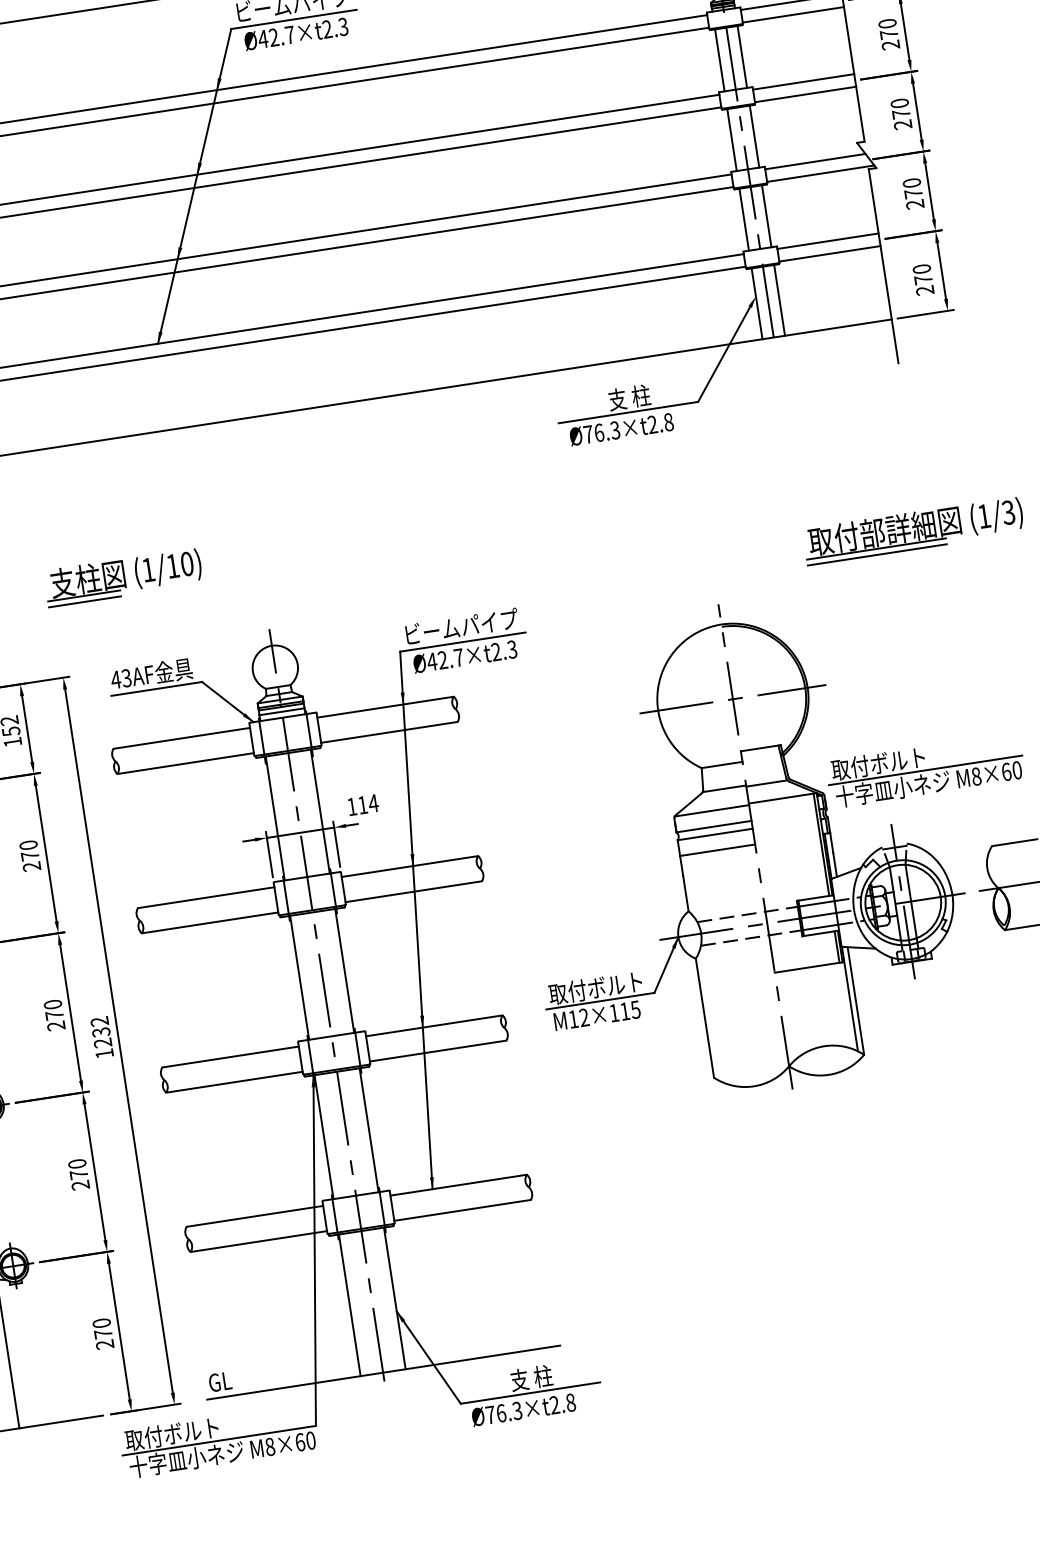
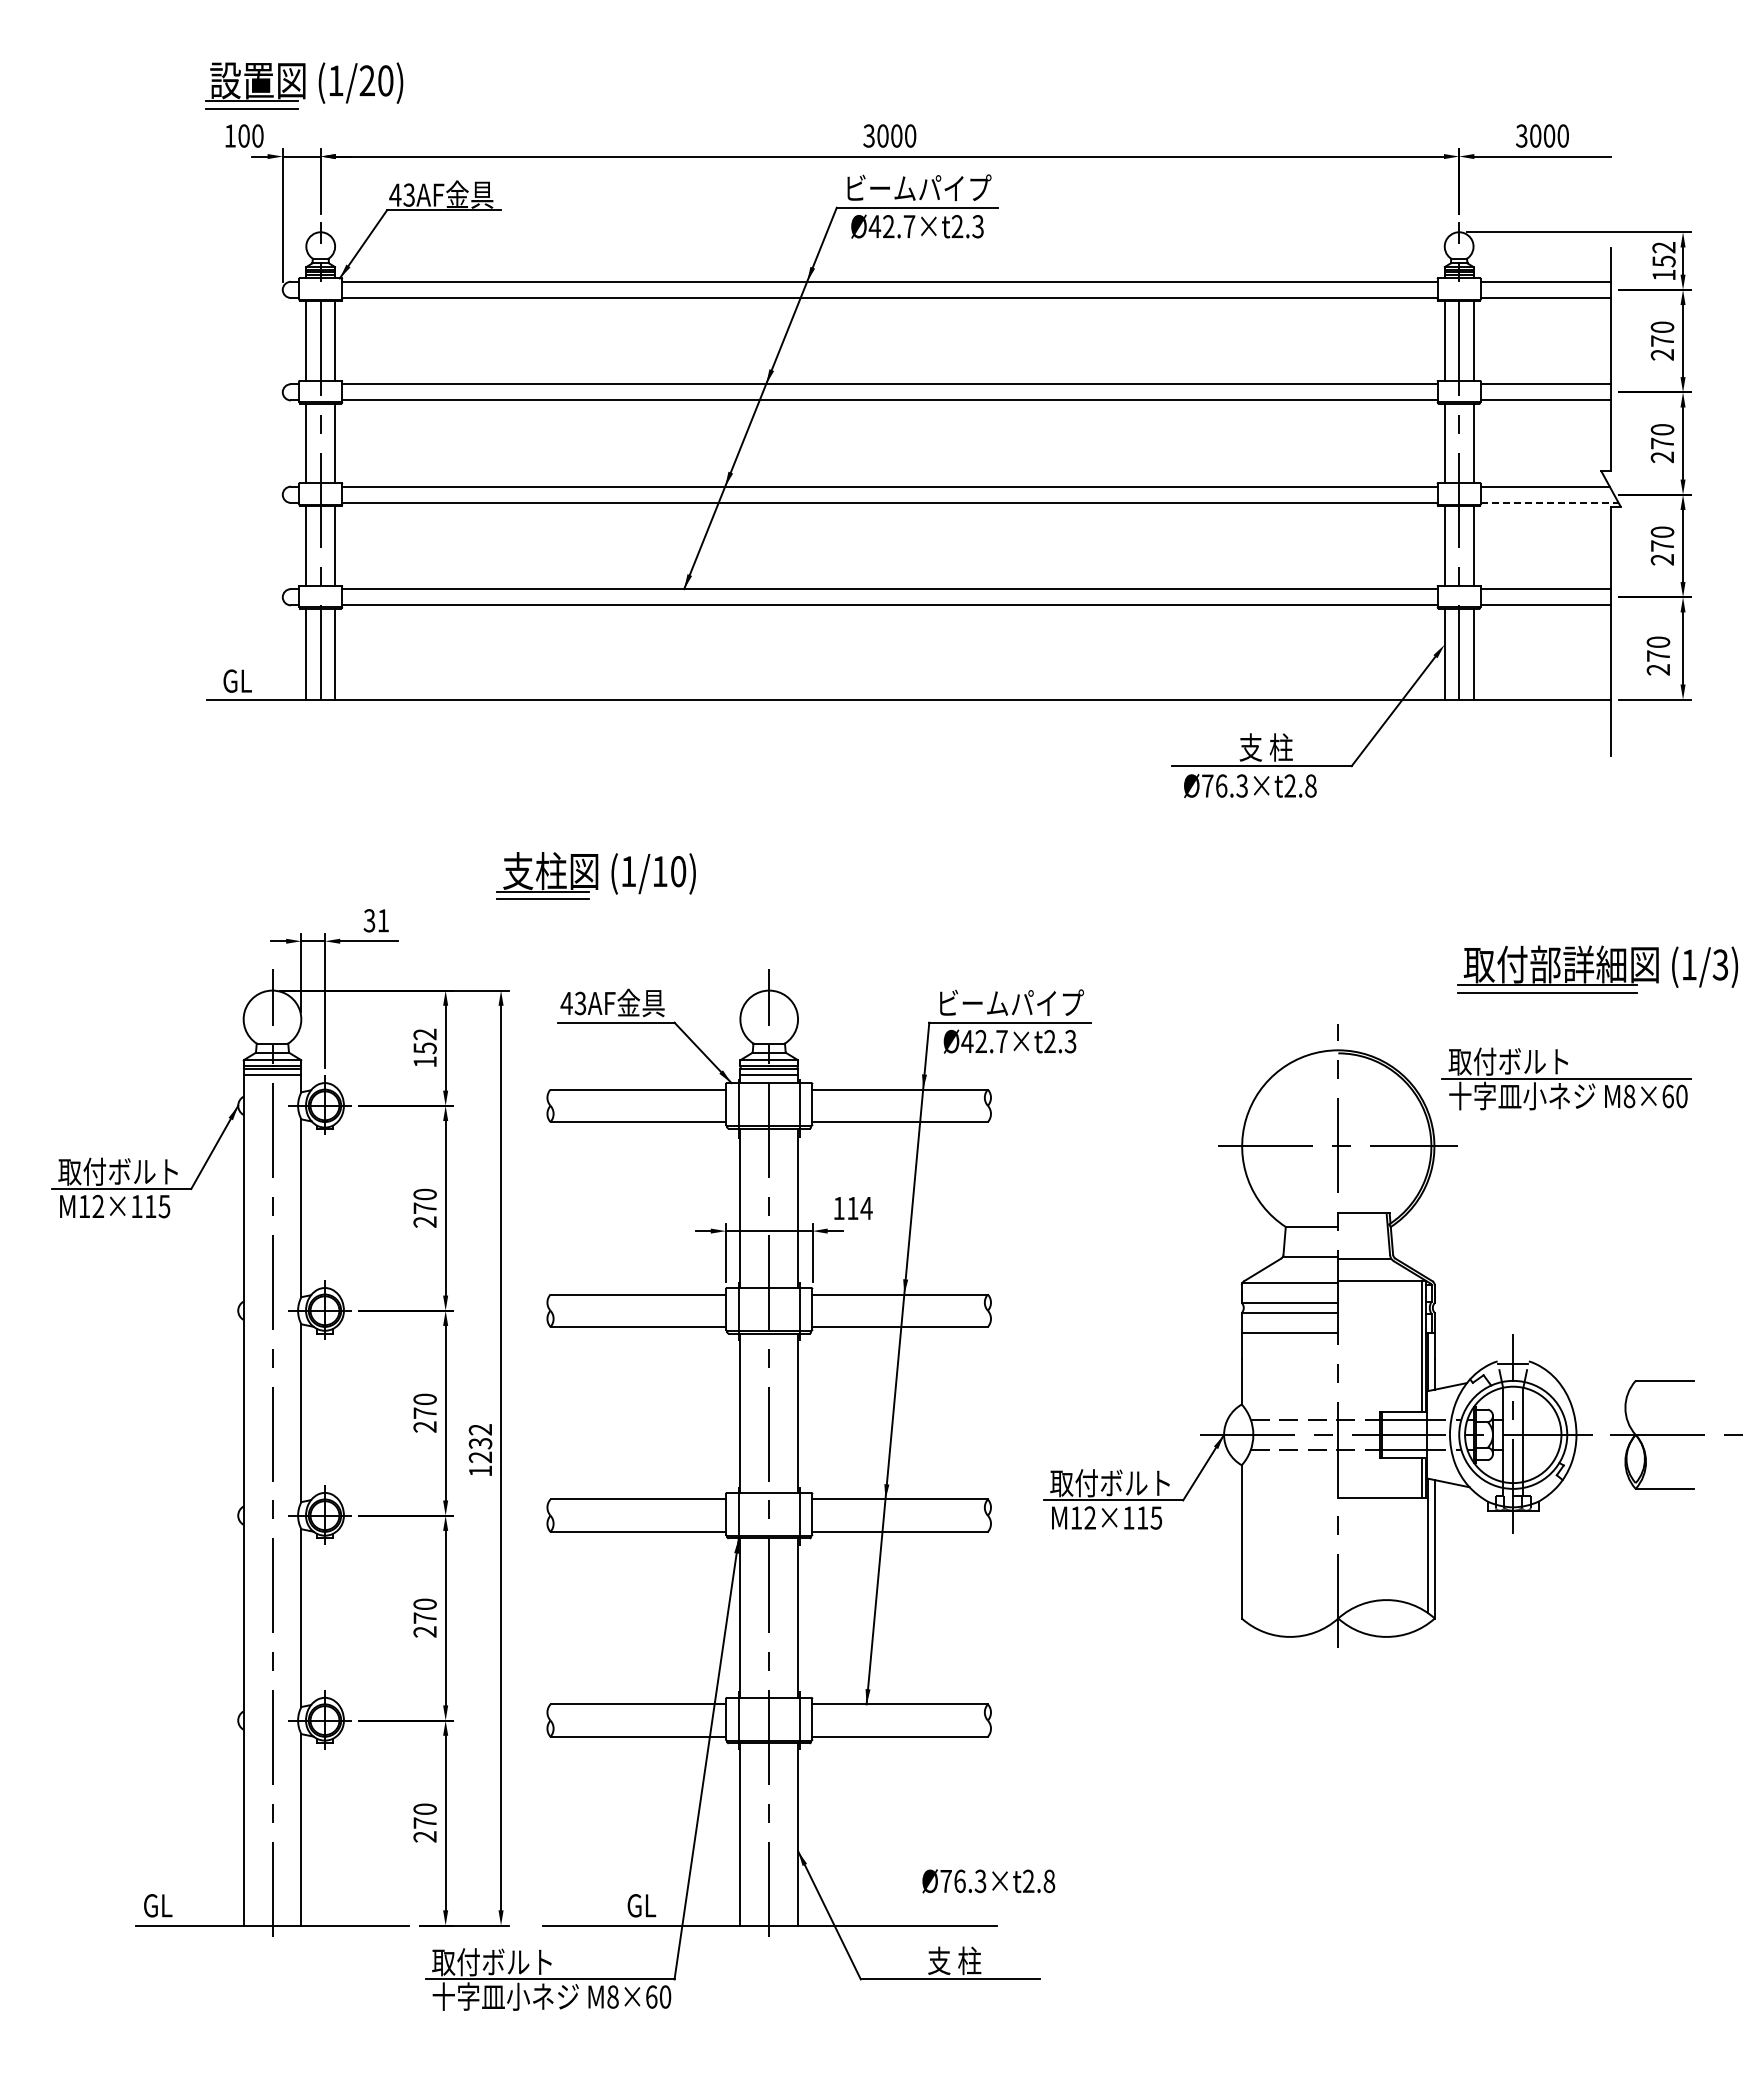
line: (820, 173) -> (1549, 502), solid -> dashed
part: (925, 770) -> (1566, 1078), moved
text: (220, 1381) -> (641, 1905), moved
text: (523, 1410) -> (988, 1881), moved

